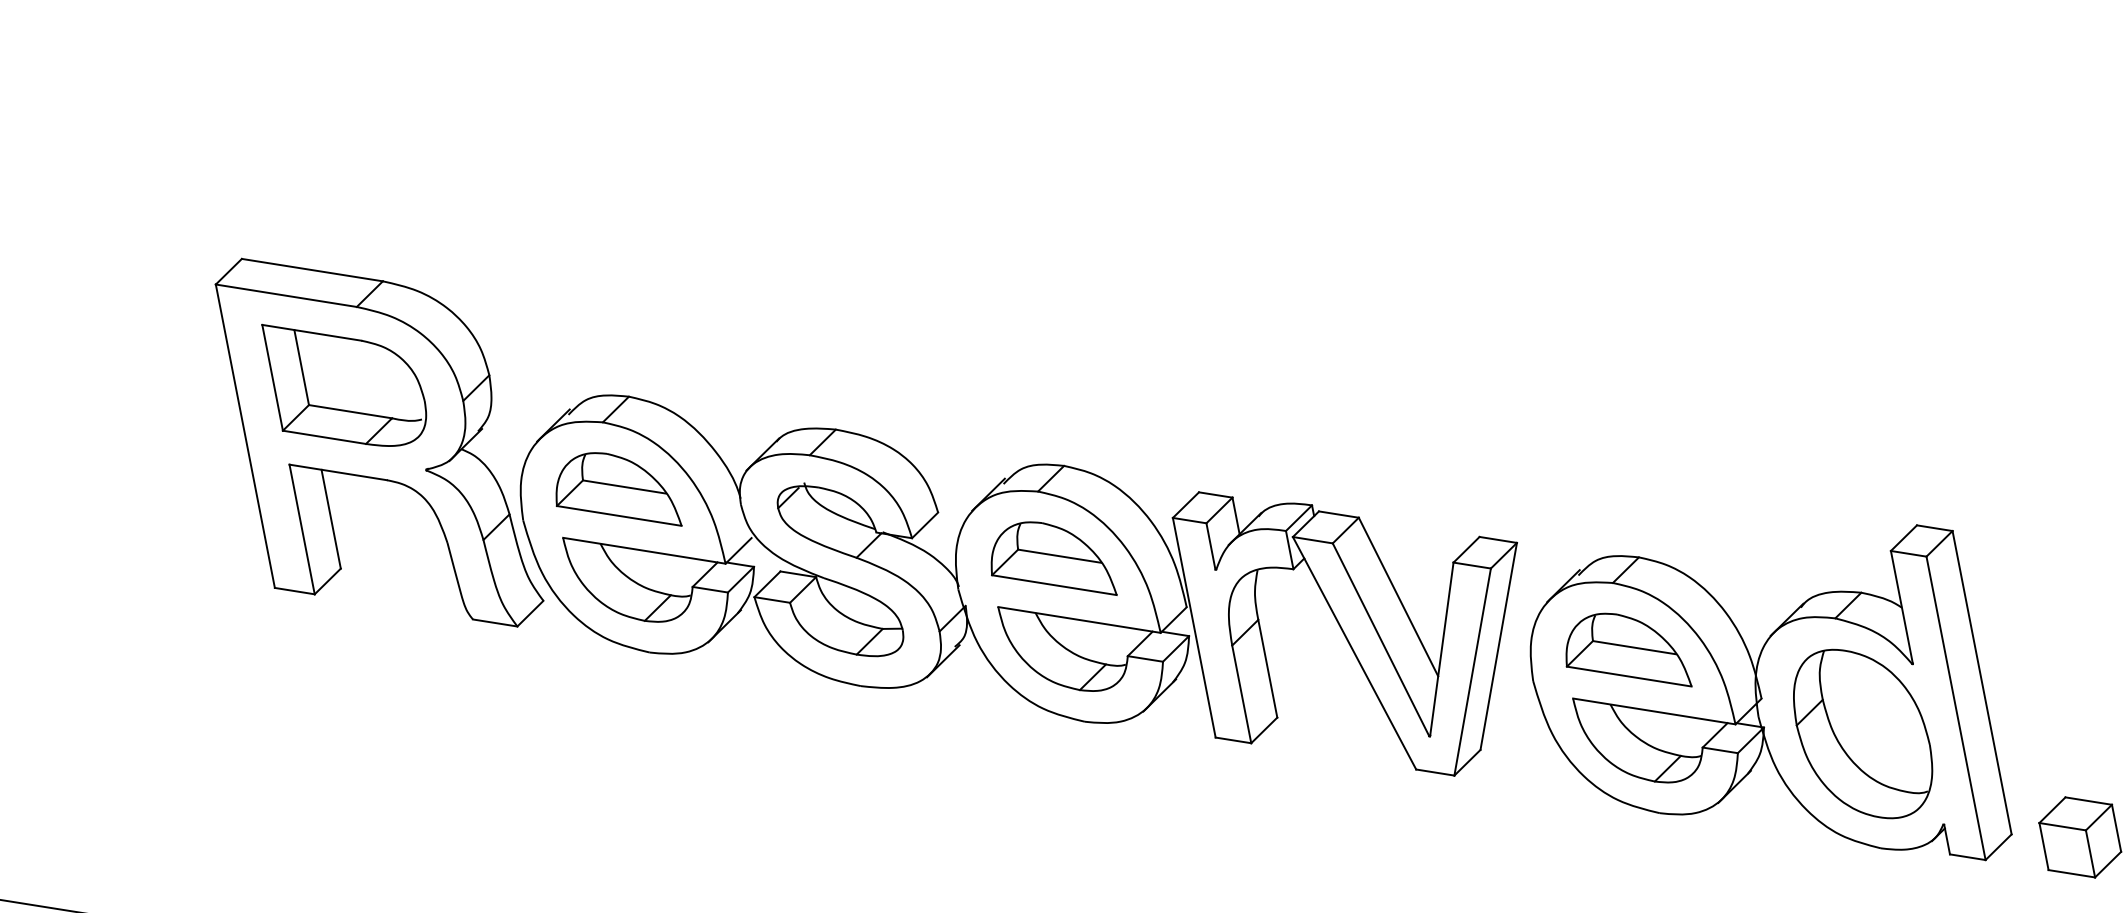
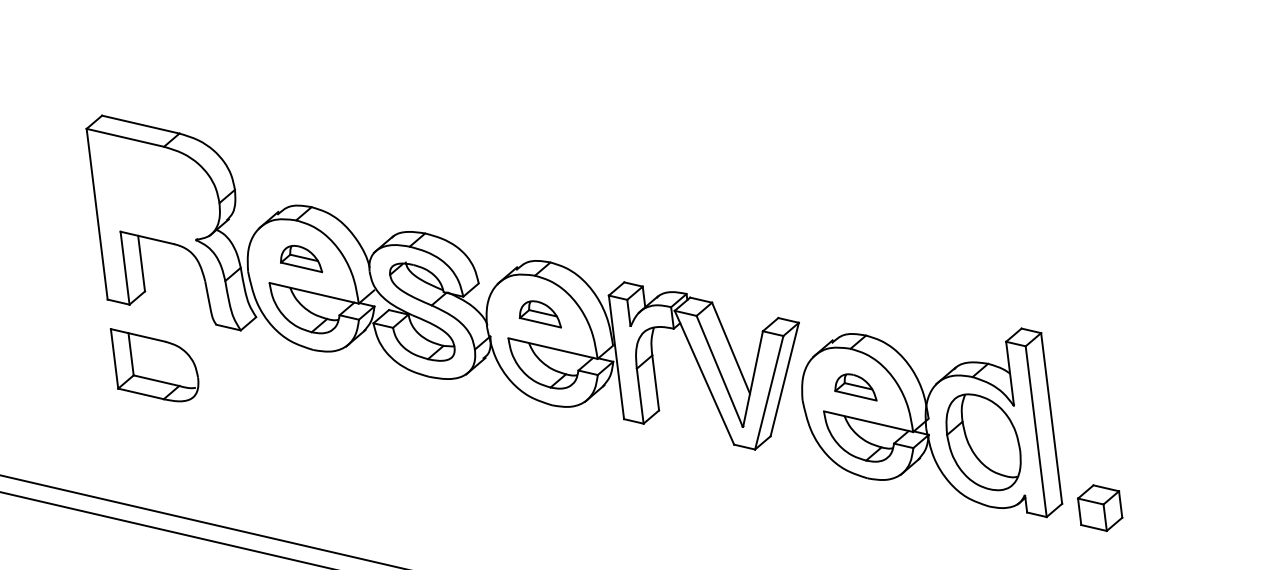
part: (345, 384) -> (154, 365), moved
part: (617, 489) -> (301, 258), size x0.6
part: (1052, 560) -> (540, 314), size x0.6
part: (1626, 651) -> (855, 387), size x0.6

